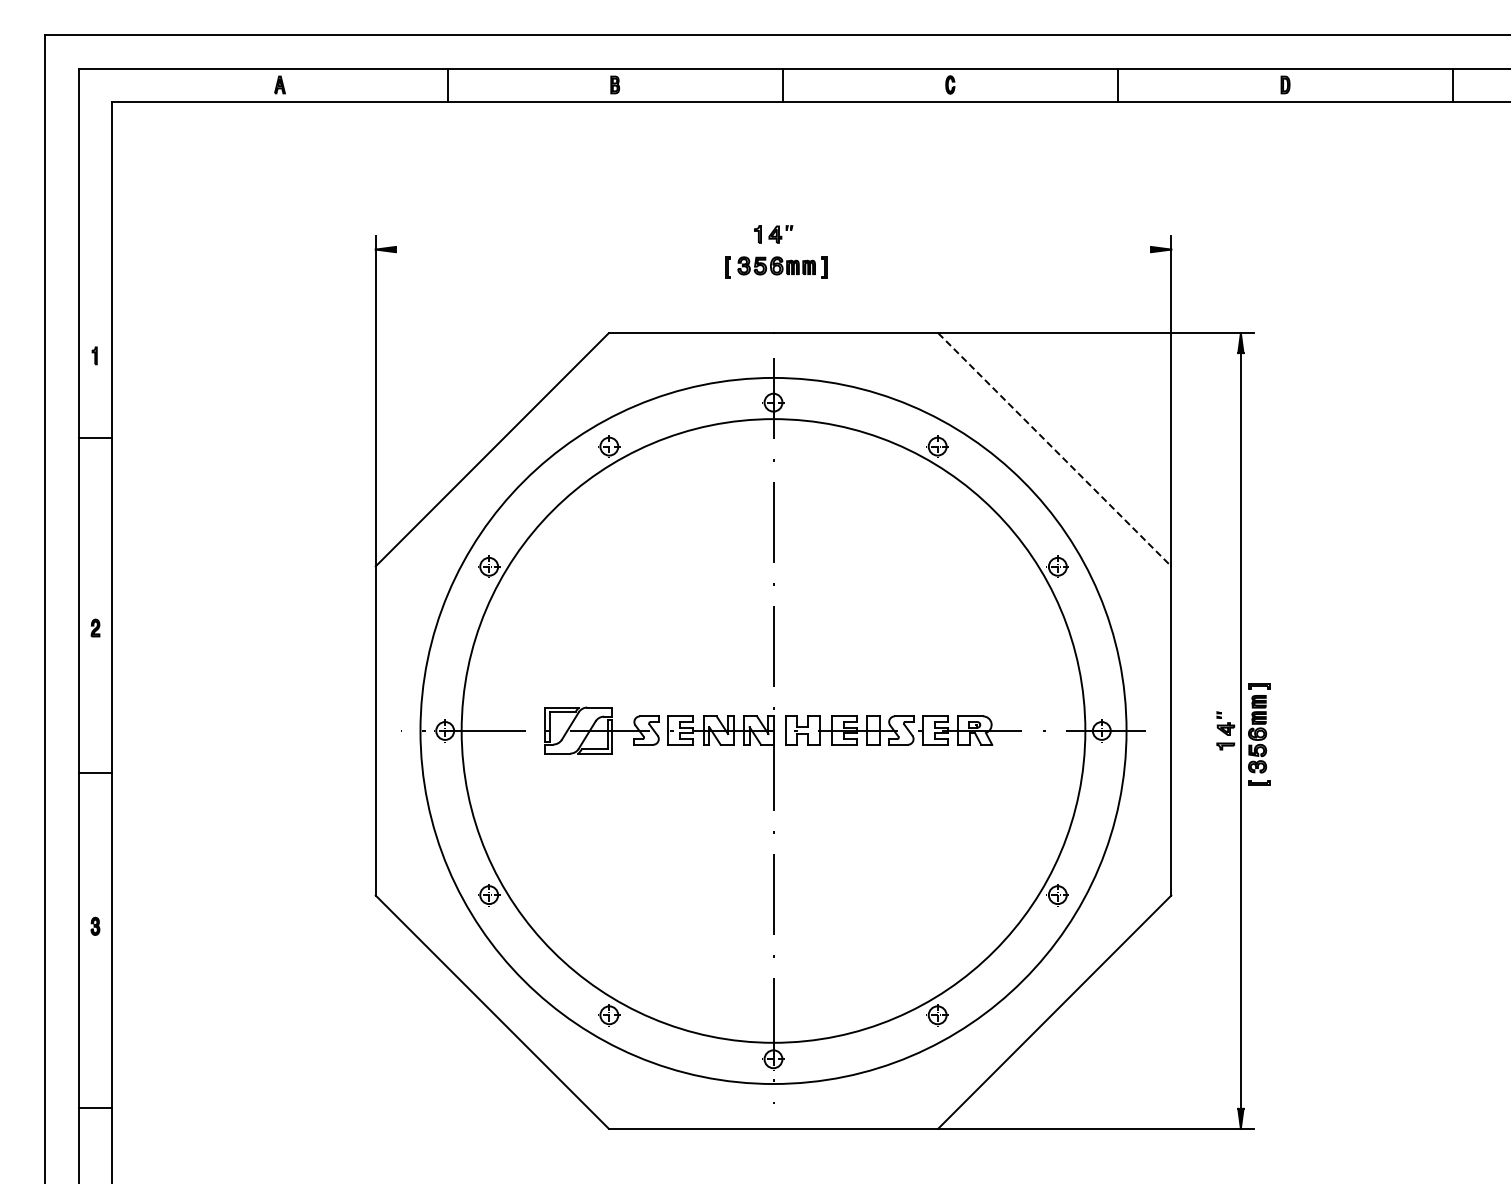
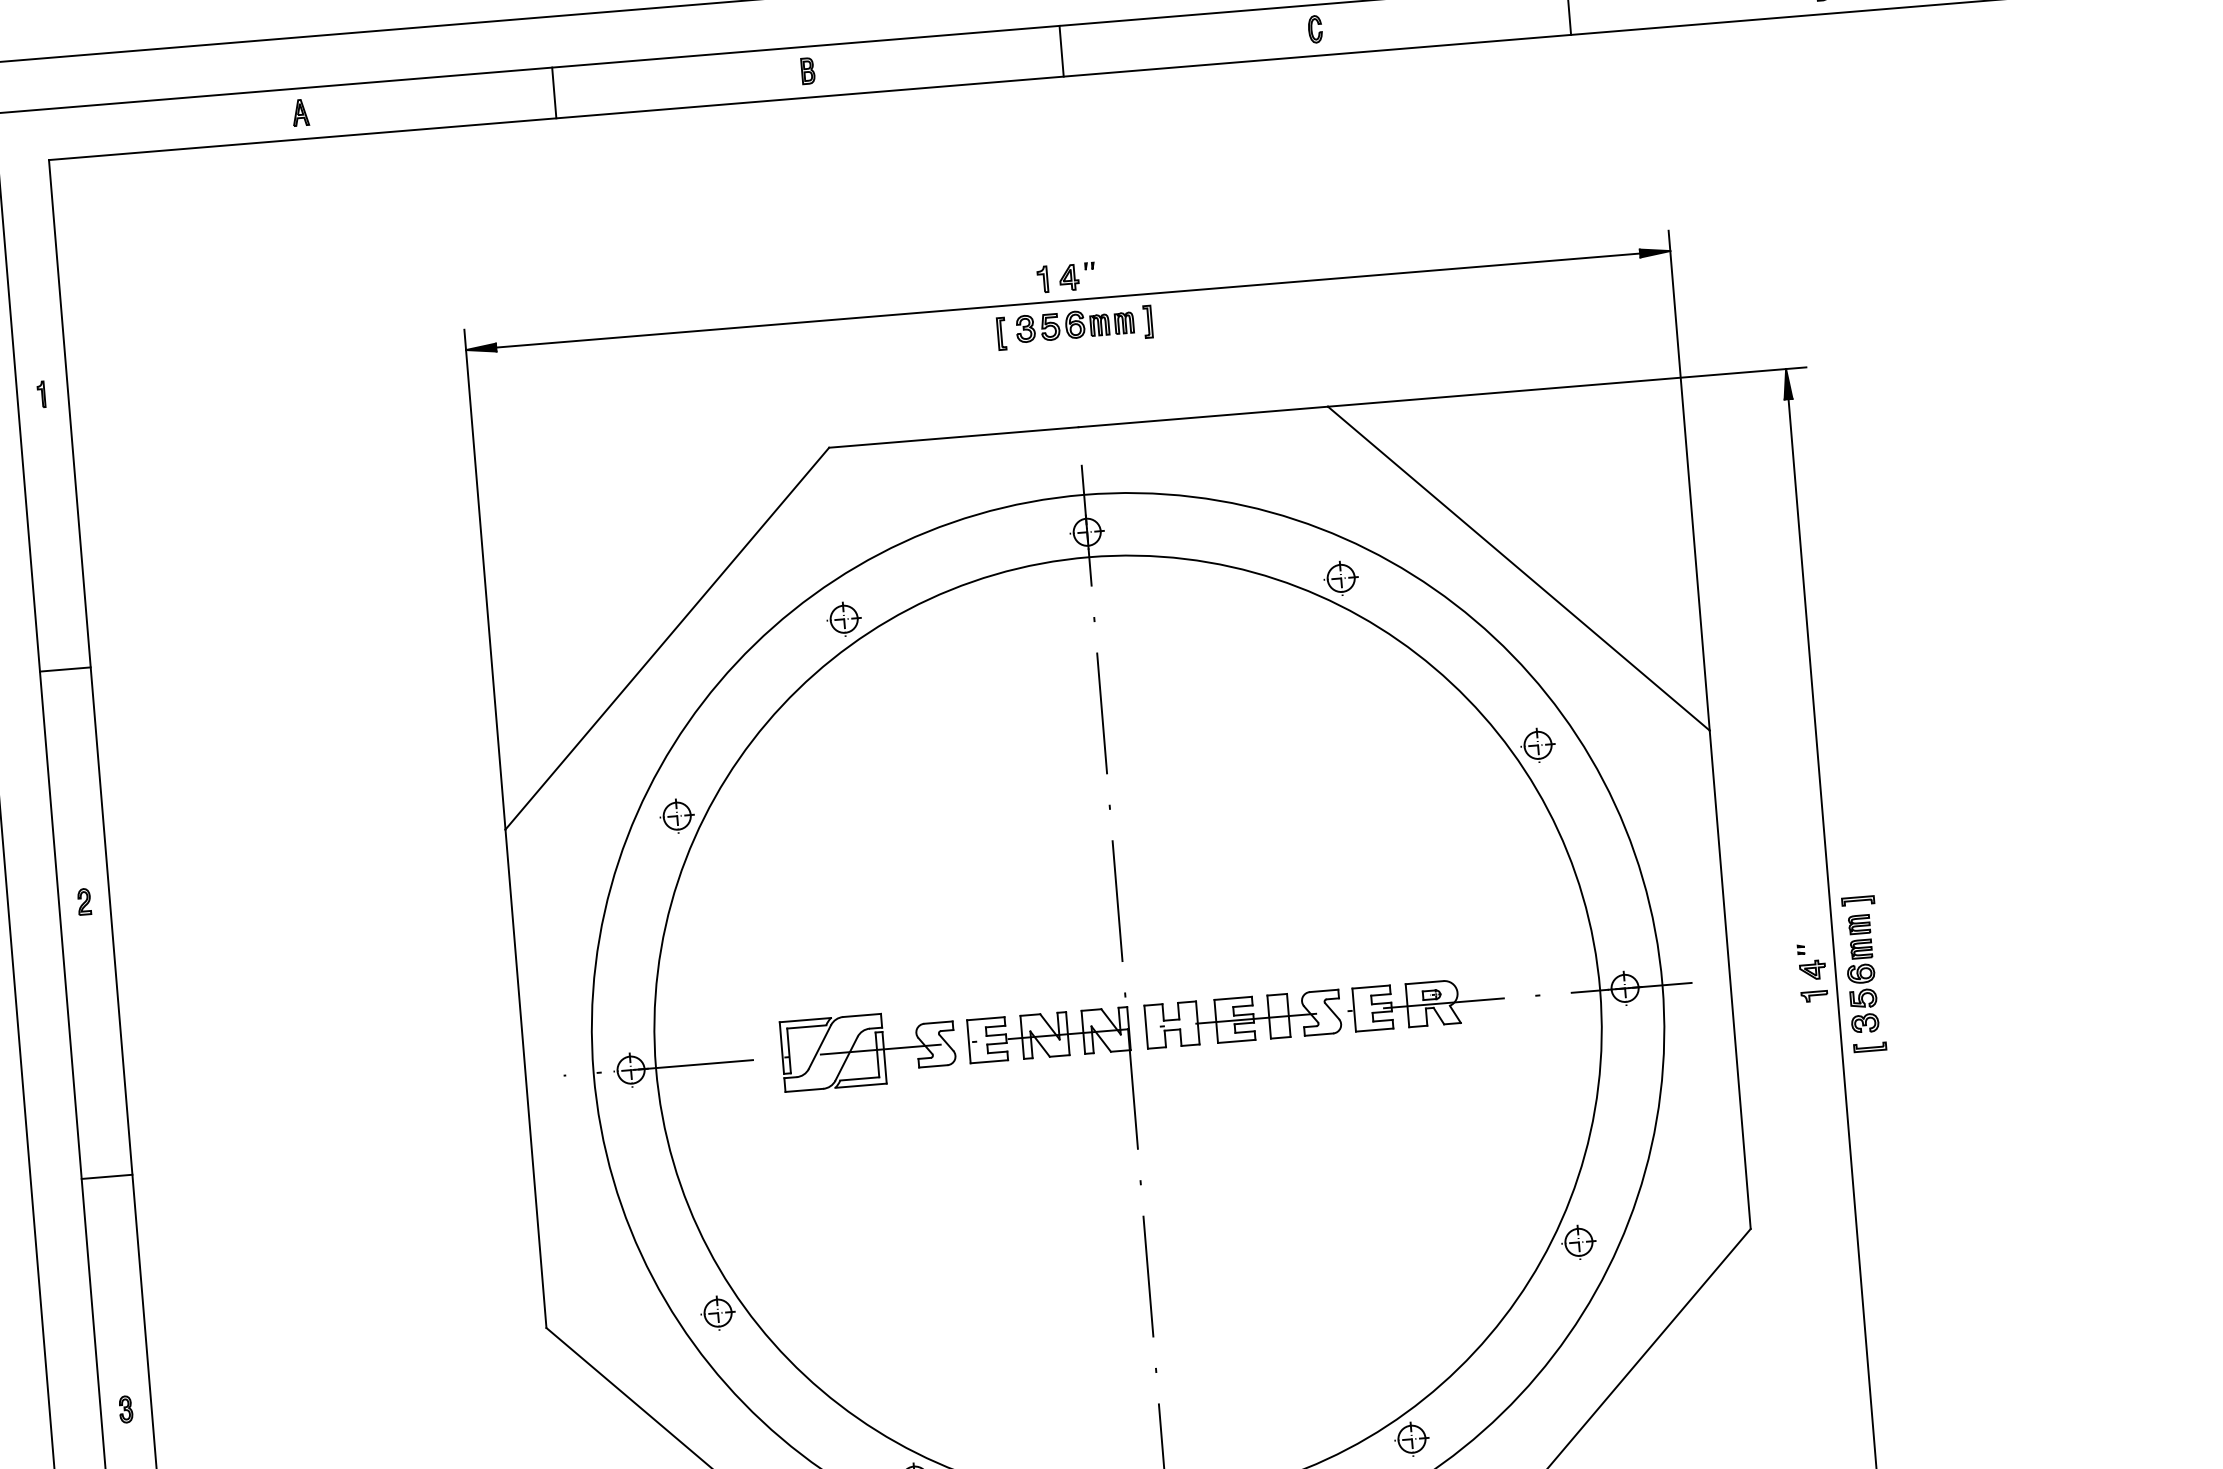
line: (773, 249) -> (1068, 300), added
part: (94, 355) -> (41, 394), moved
line: (1054, 449) -> (1518, 568), dashed -> solid
part: (95, 627) -> (84, 901), moved

